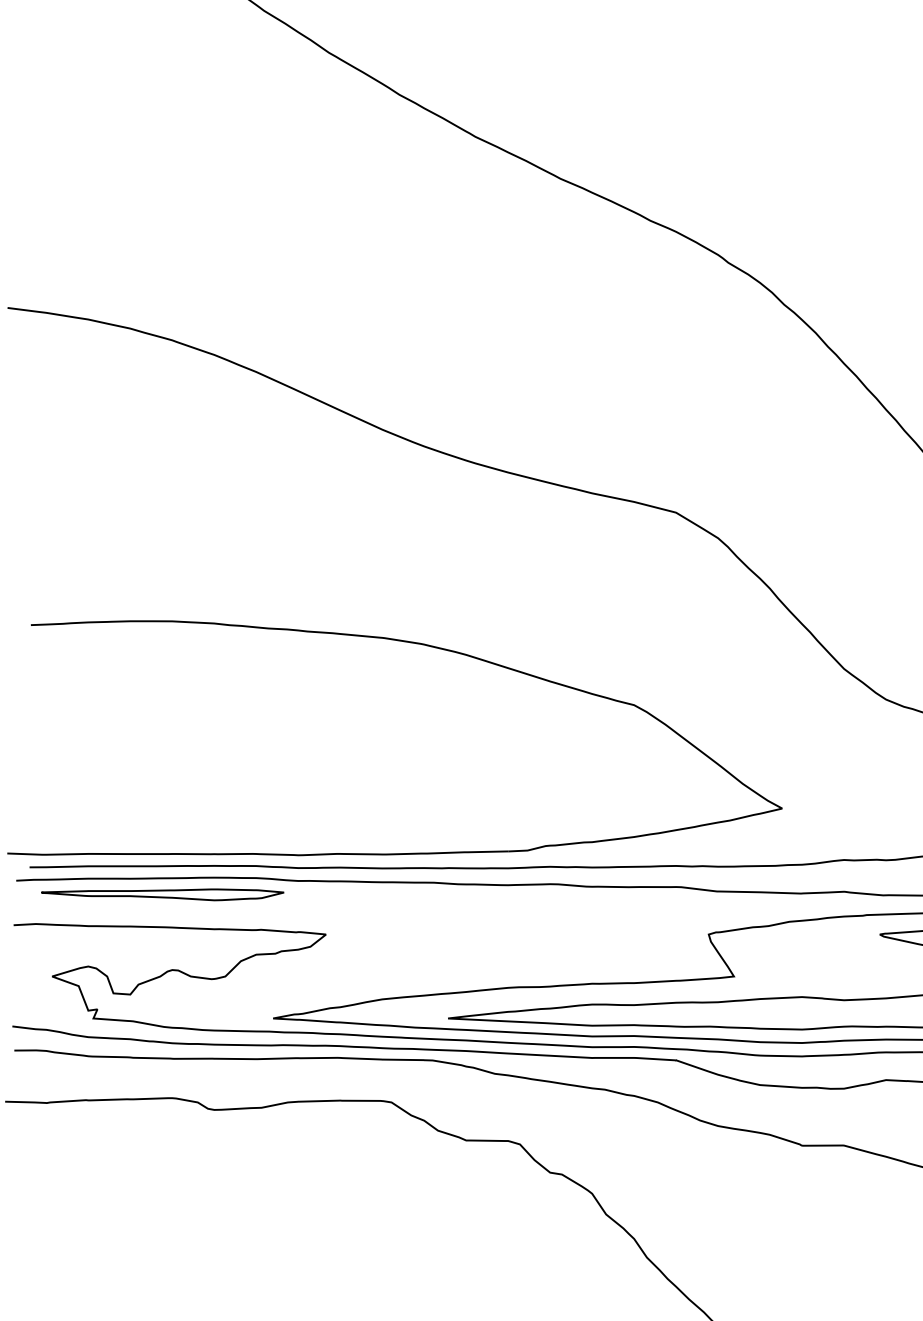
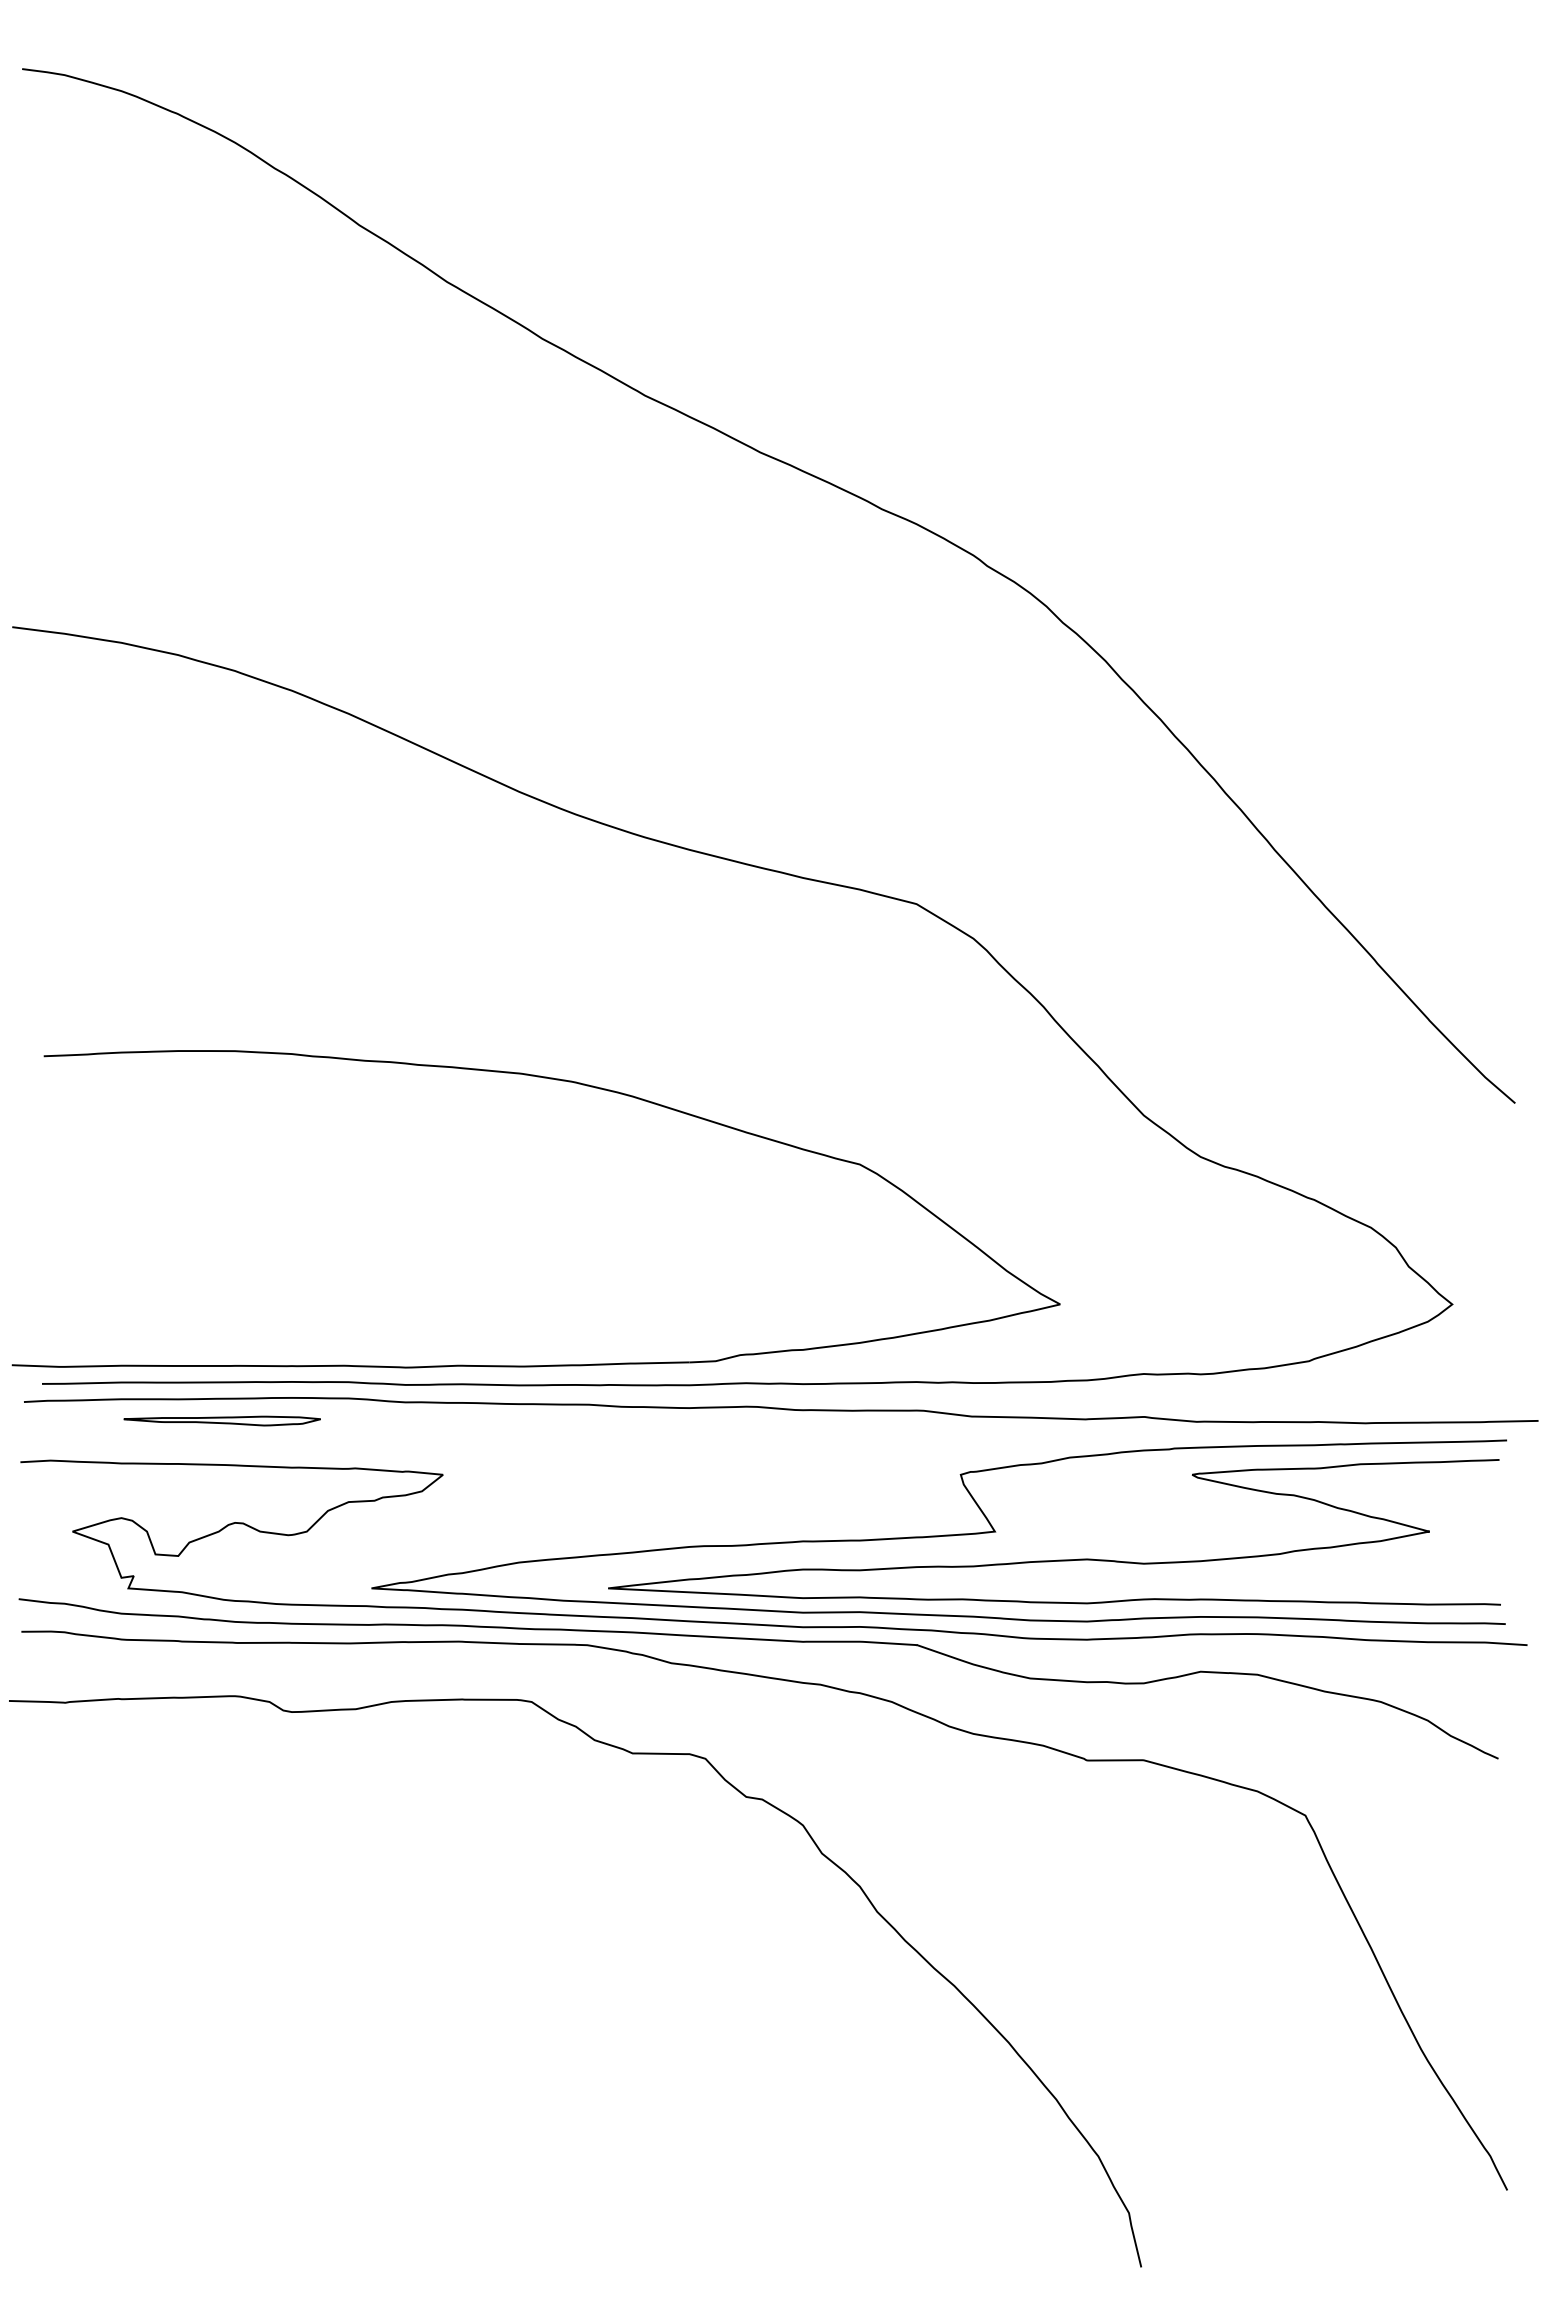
part: (163, 894) -> (222, 1420), size x0.6

